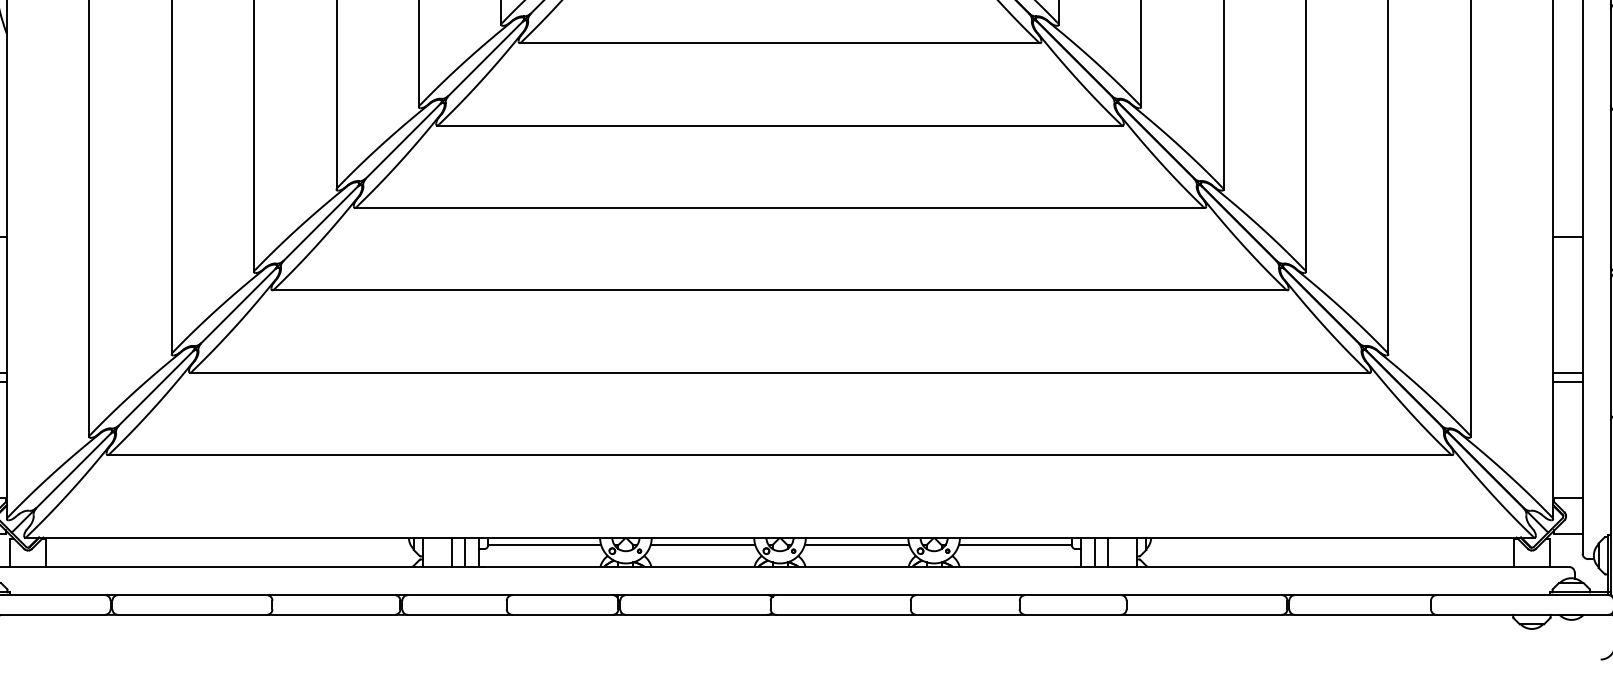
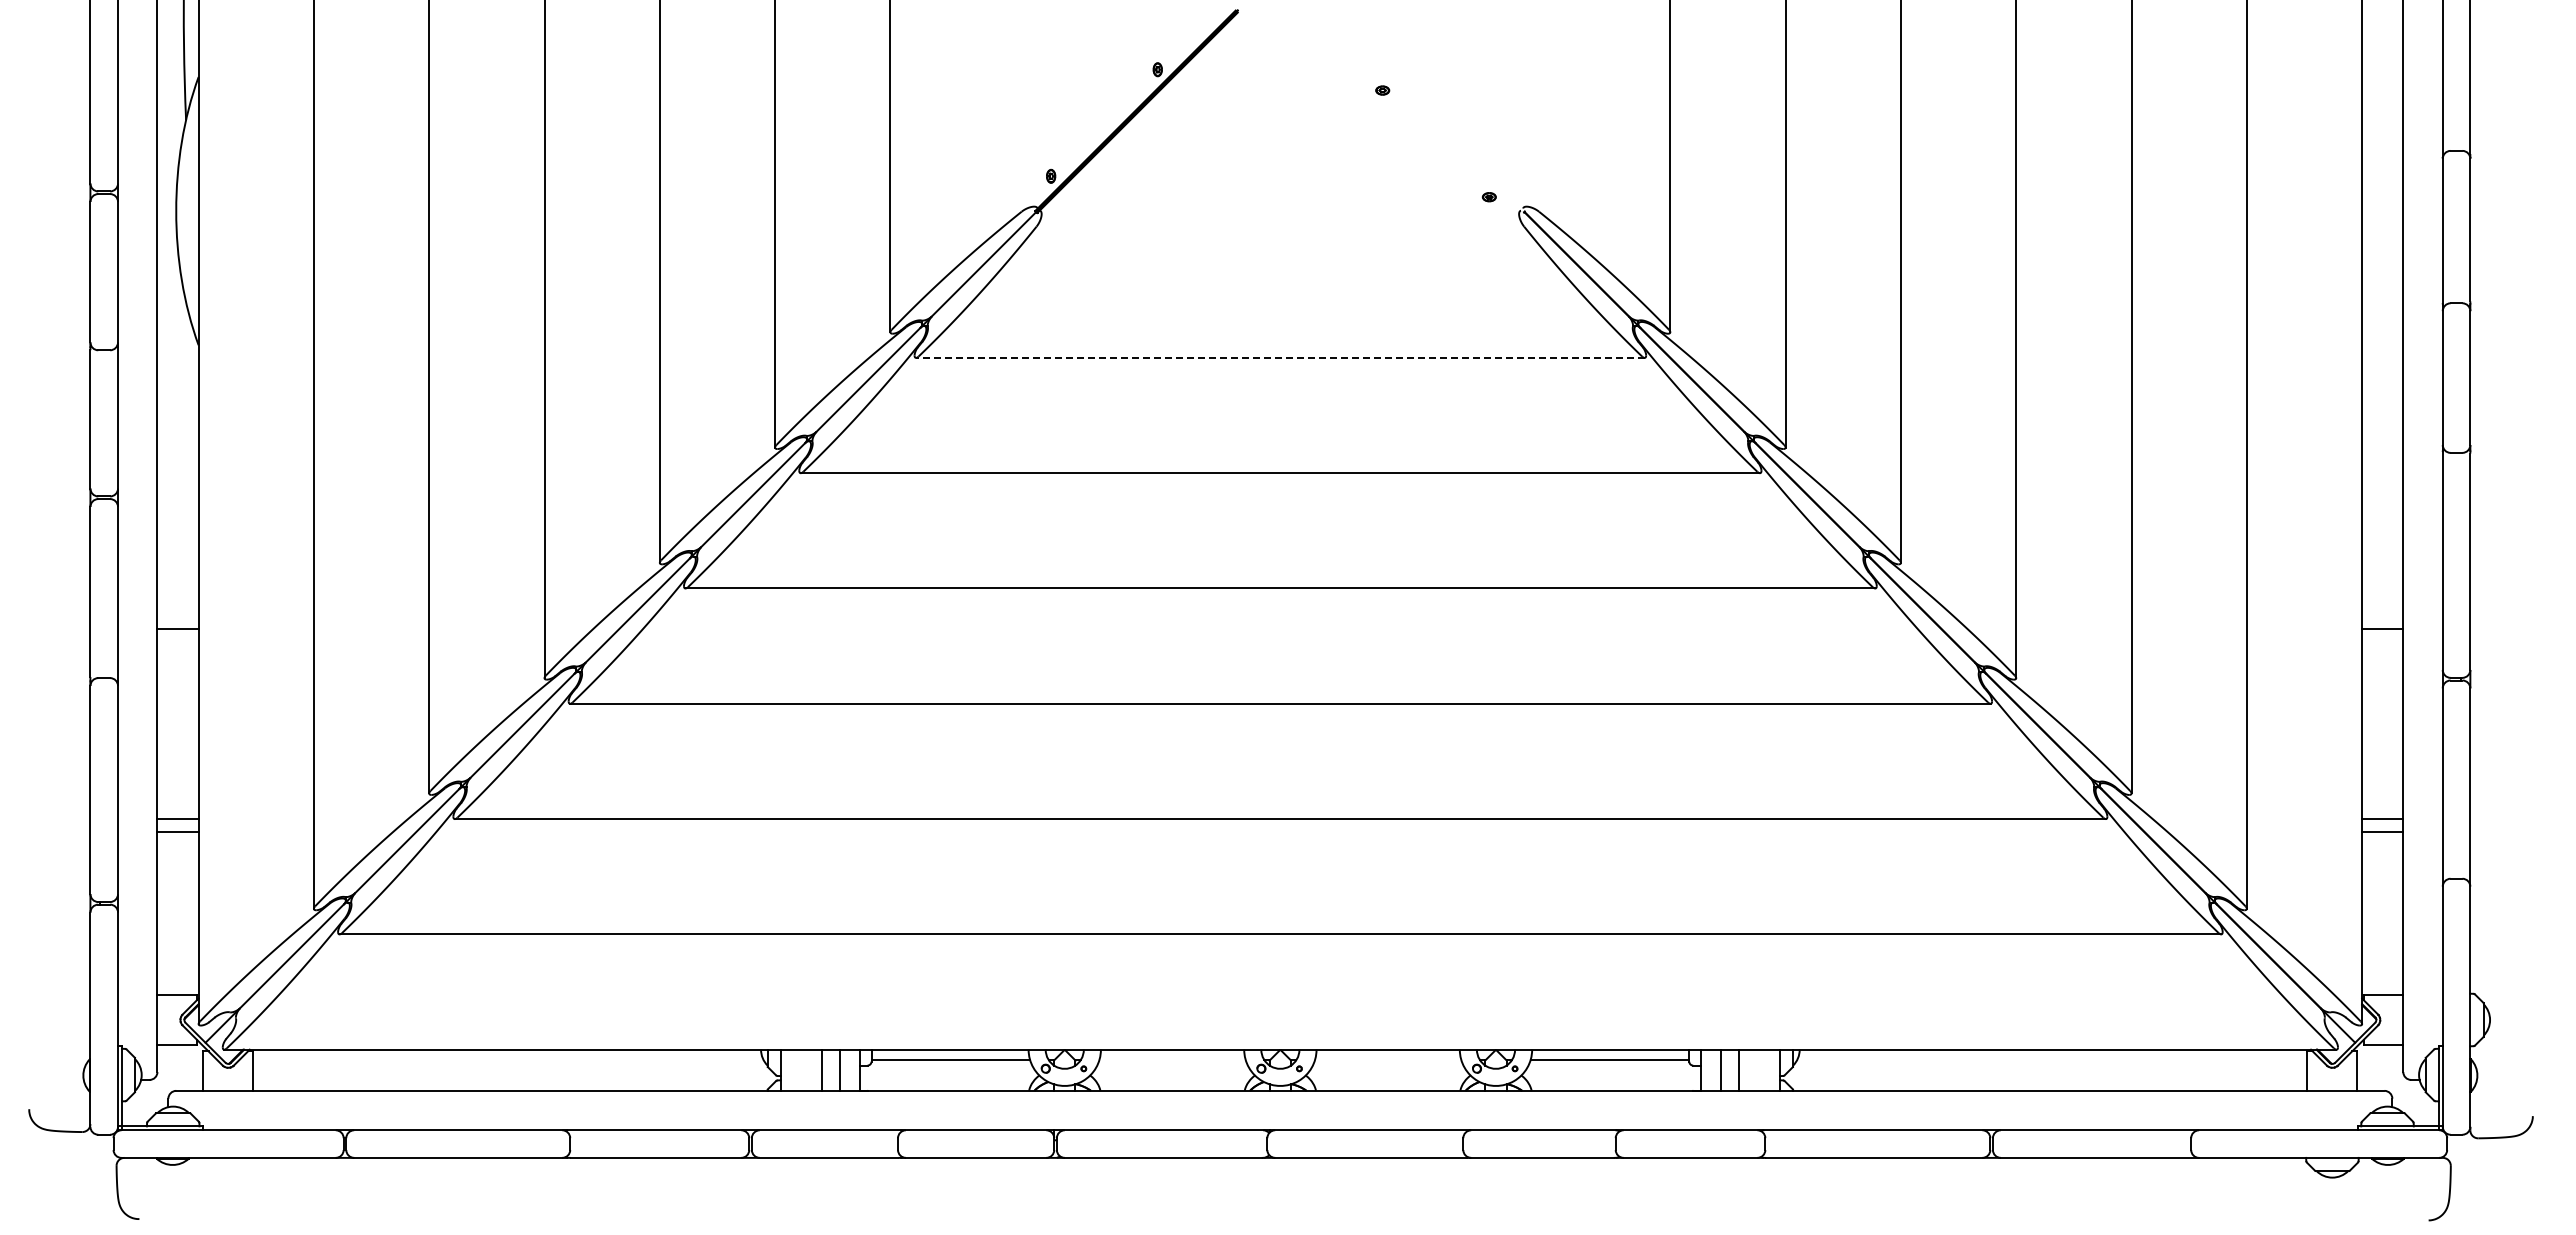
line: (779, 42) -> (1279, 357), solid -> dashed
line: (702, 545) -> (1172, 1060), removed
line: (856, 545) -> (1387, 1060), removed

